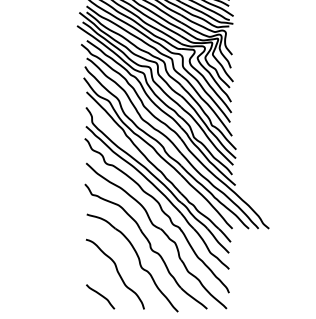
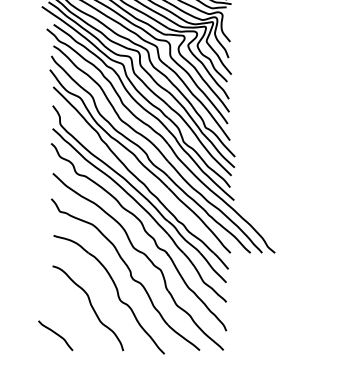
curve: (100, 295) -> (55, 334), moved

